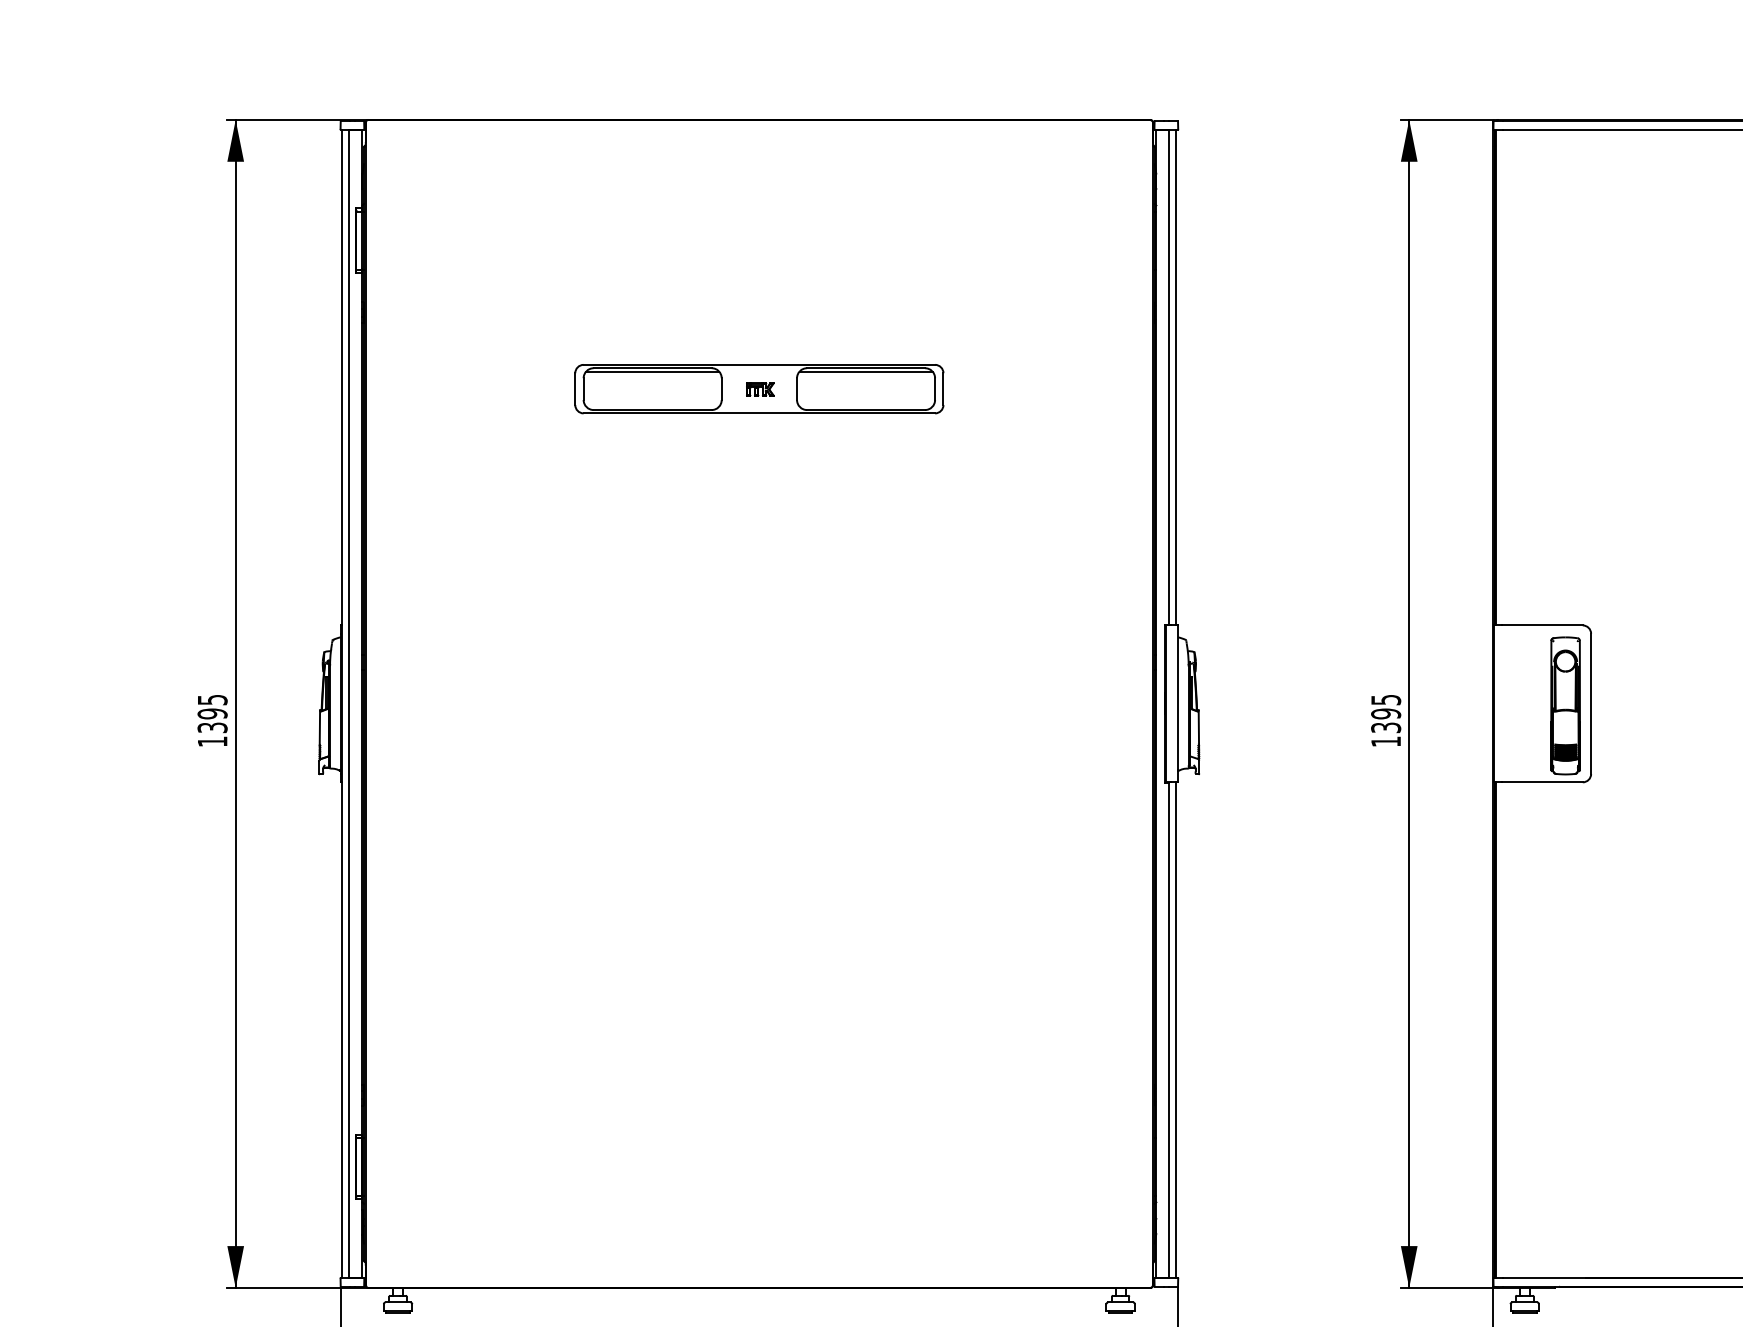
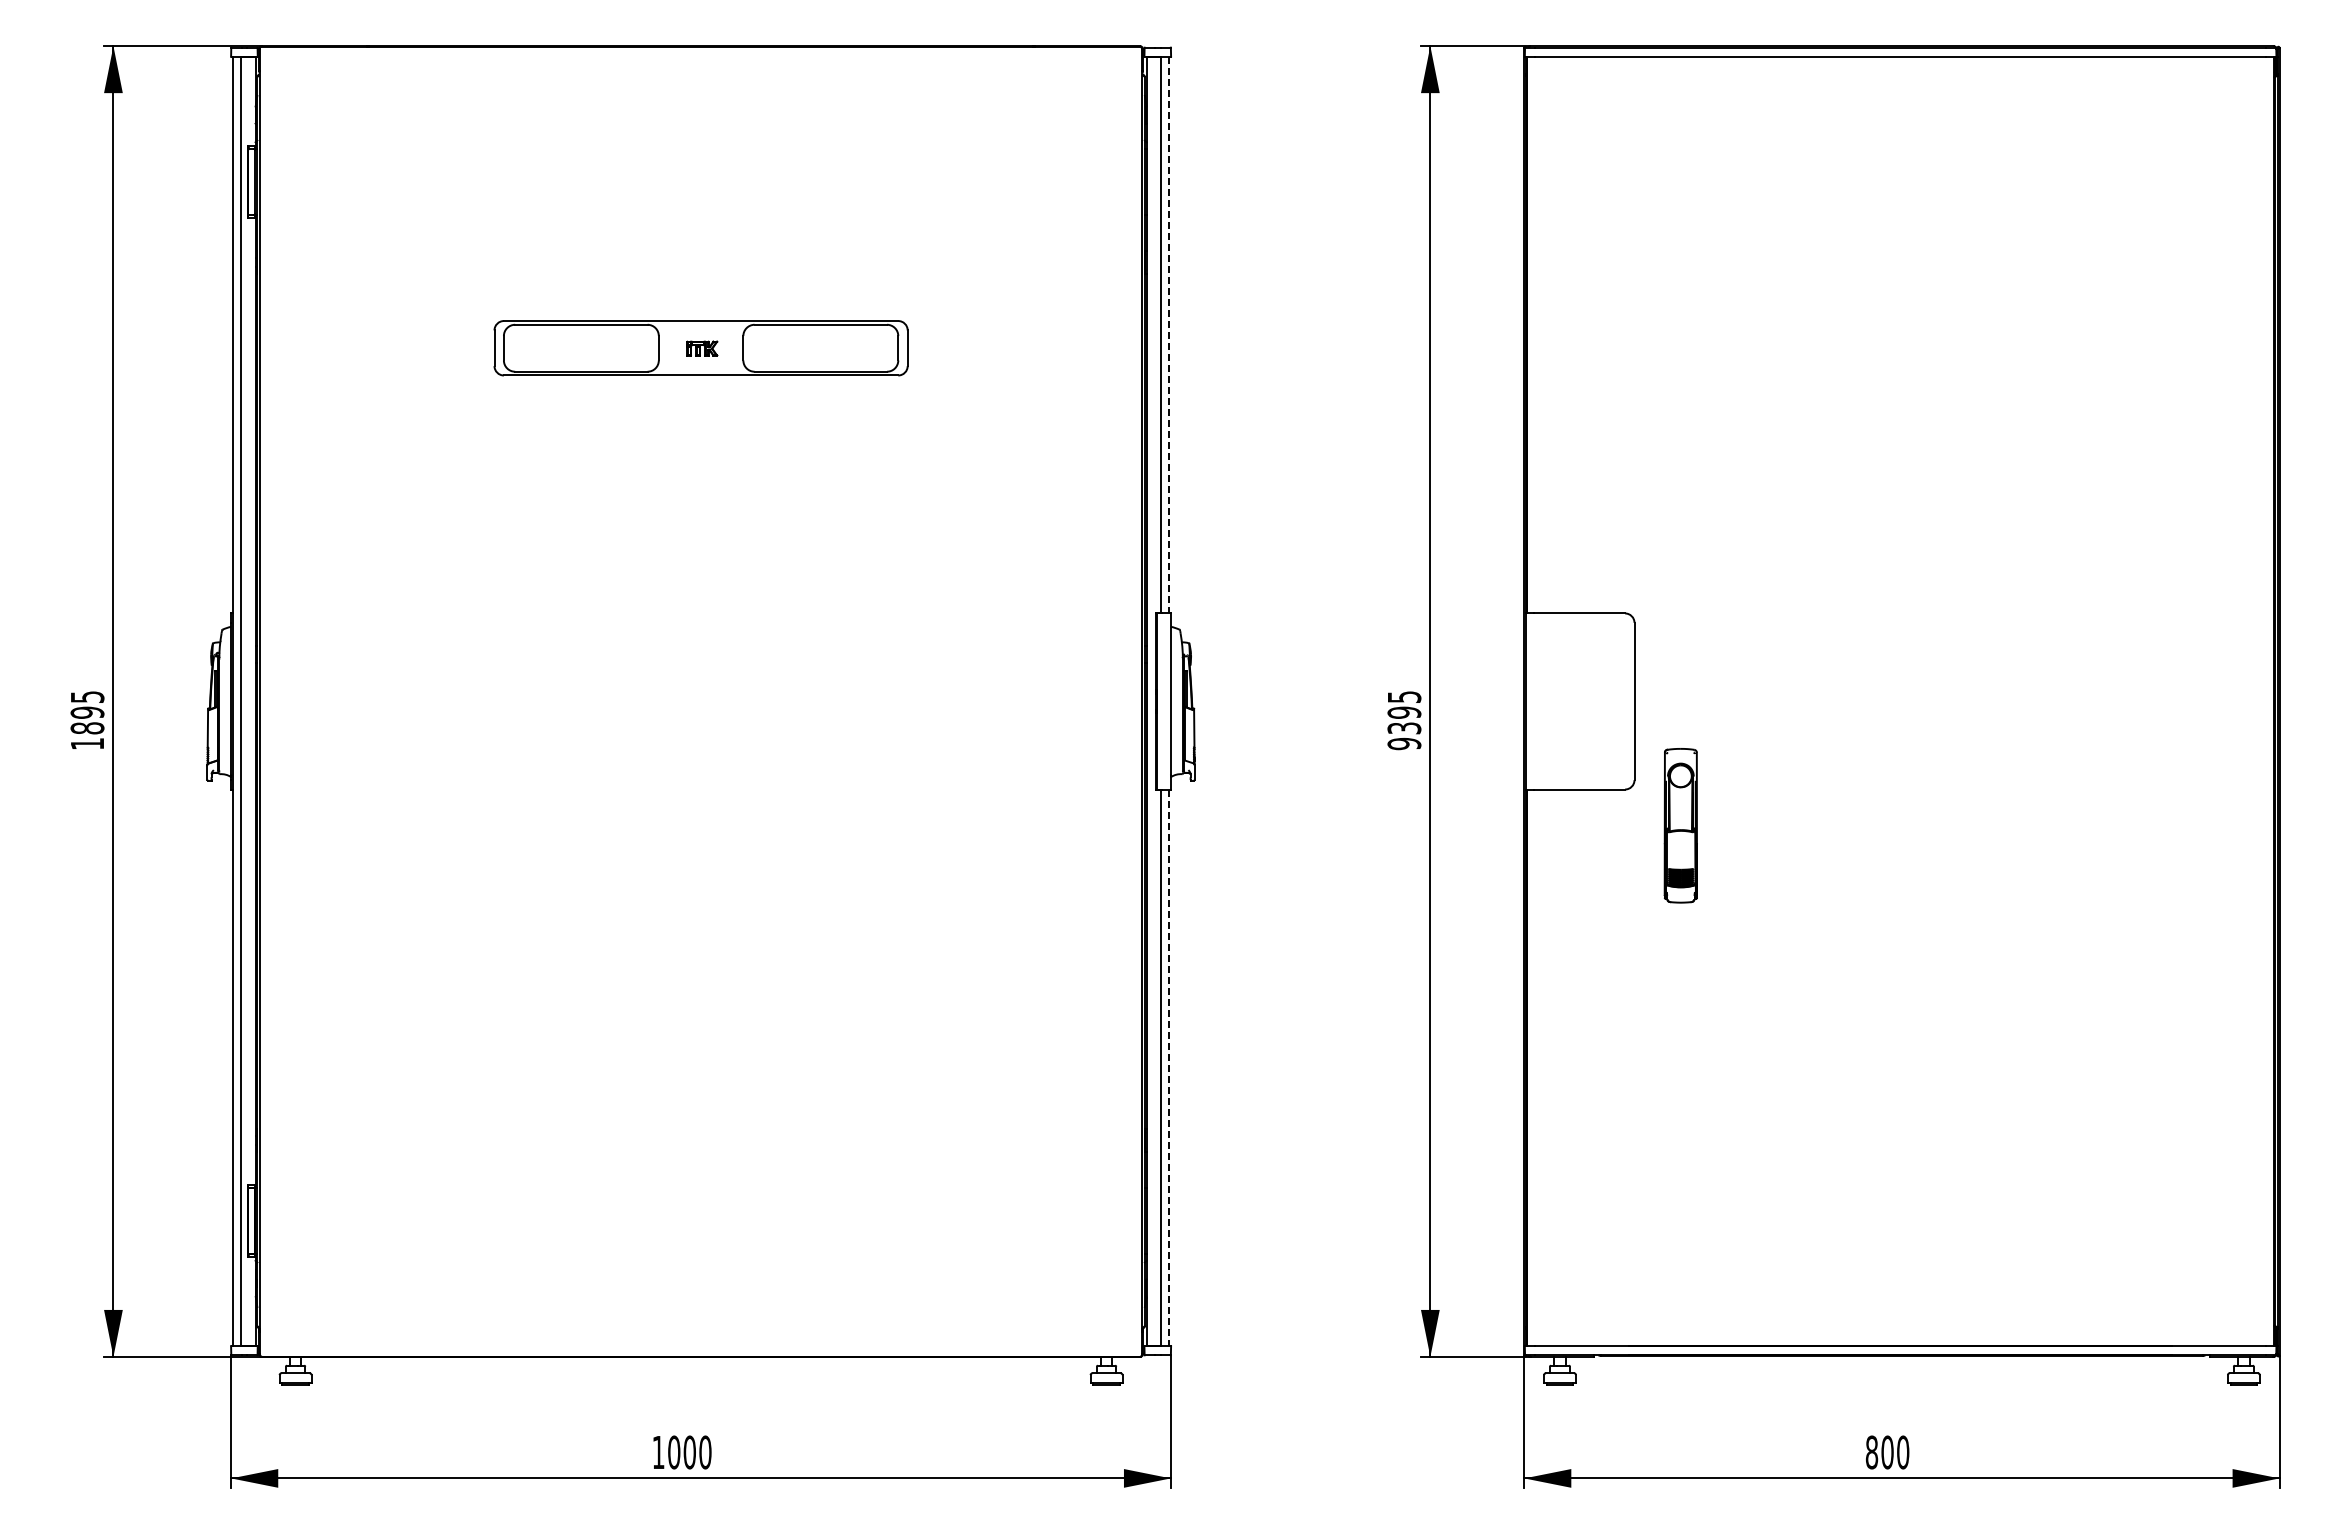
line: (652, 371) -> (581, 328), removed
line: (865, 371) -> (820, 328), removed
line: (1176, 377) -> (1169, 335), solid -> dashed
part: (1565, 705) -> (1680, 825), moved
text: (212, 727) -> (87, 728), 1395 -> 1895
text: (1386, 741) -> (1404, 743), 1395 -> 9395
line: (1176, 1030) -> (1169, 1068), solid -> dashed

